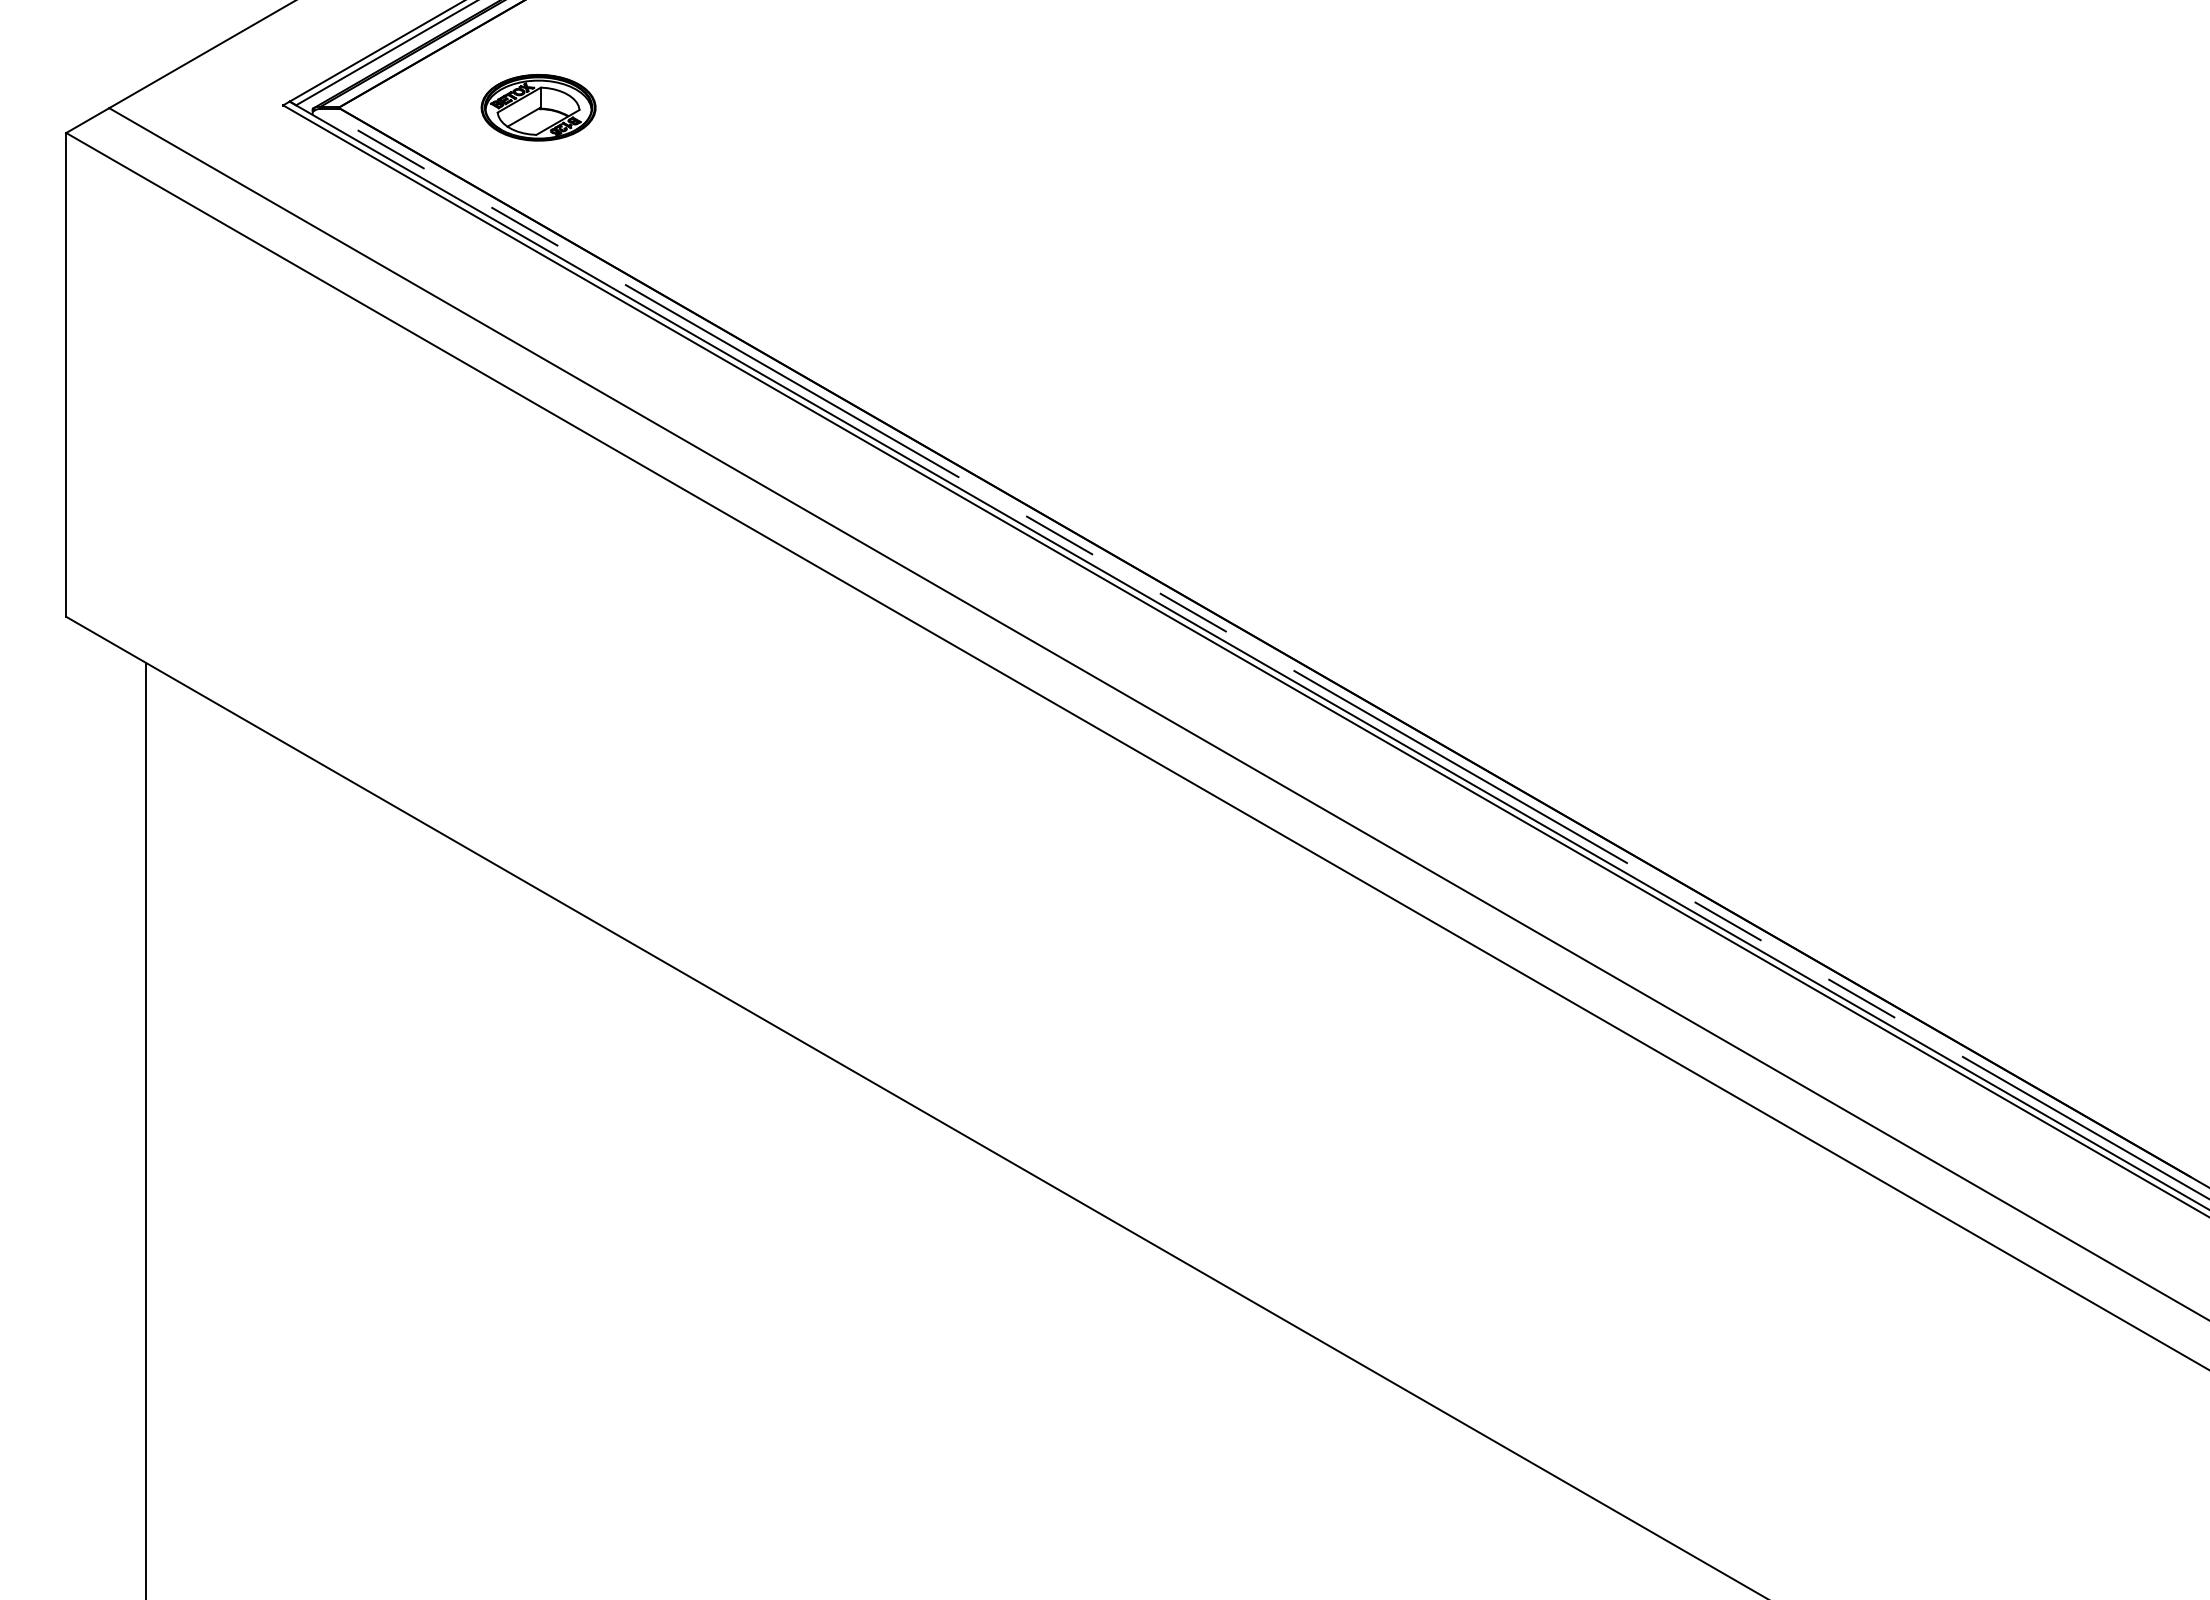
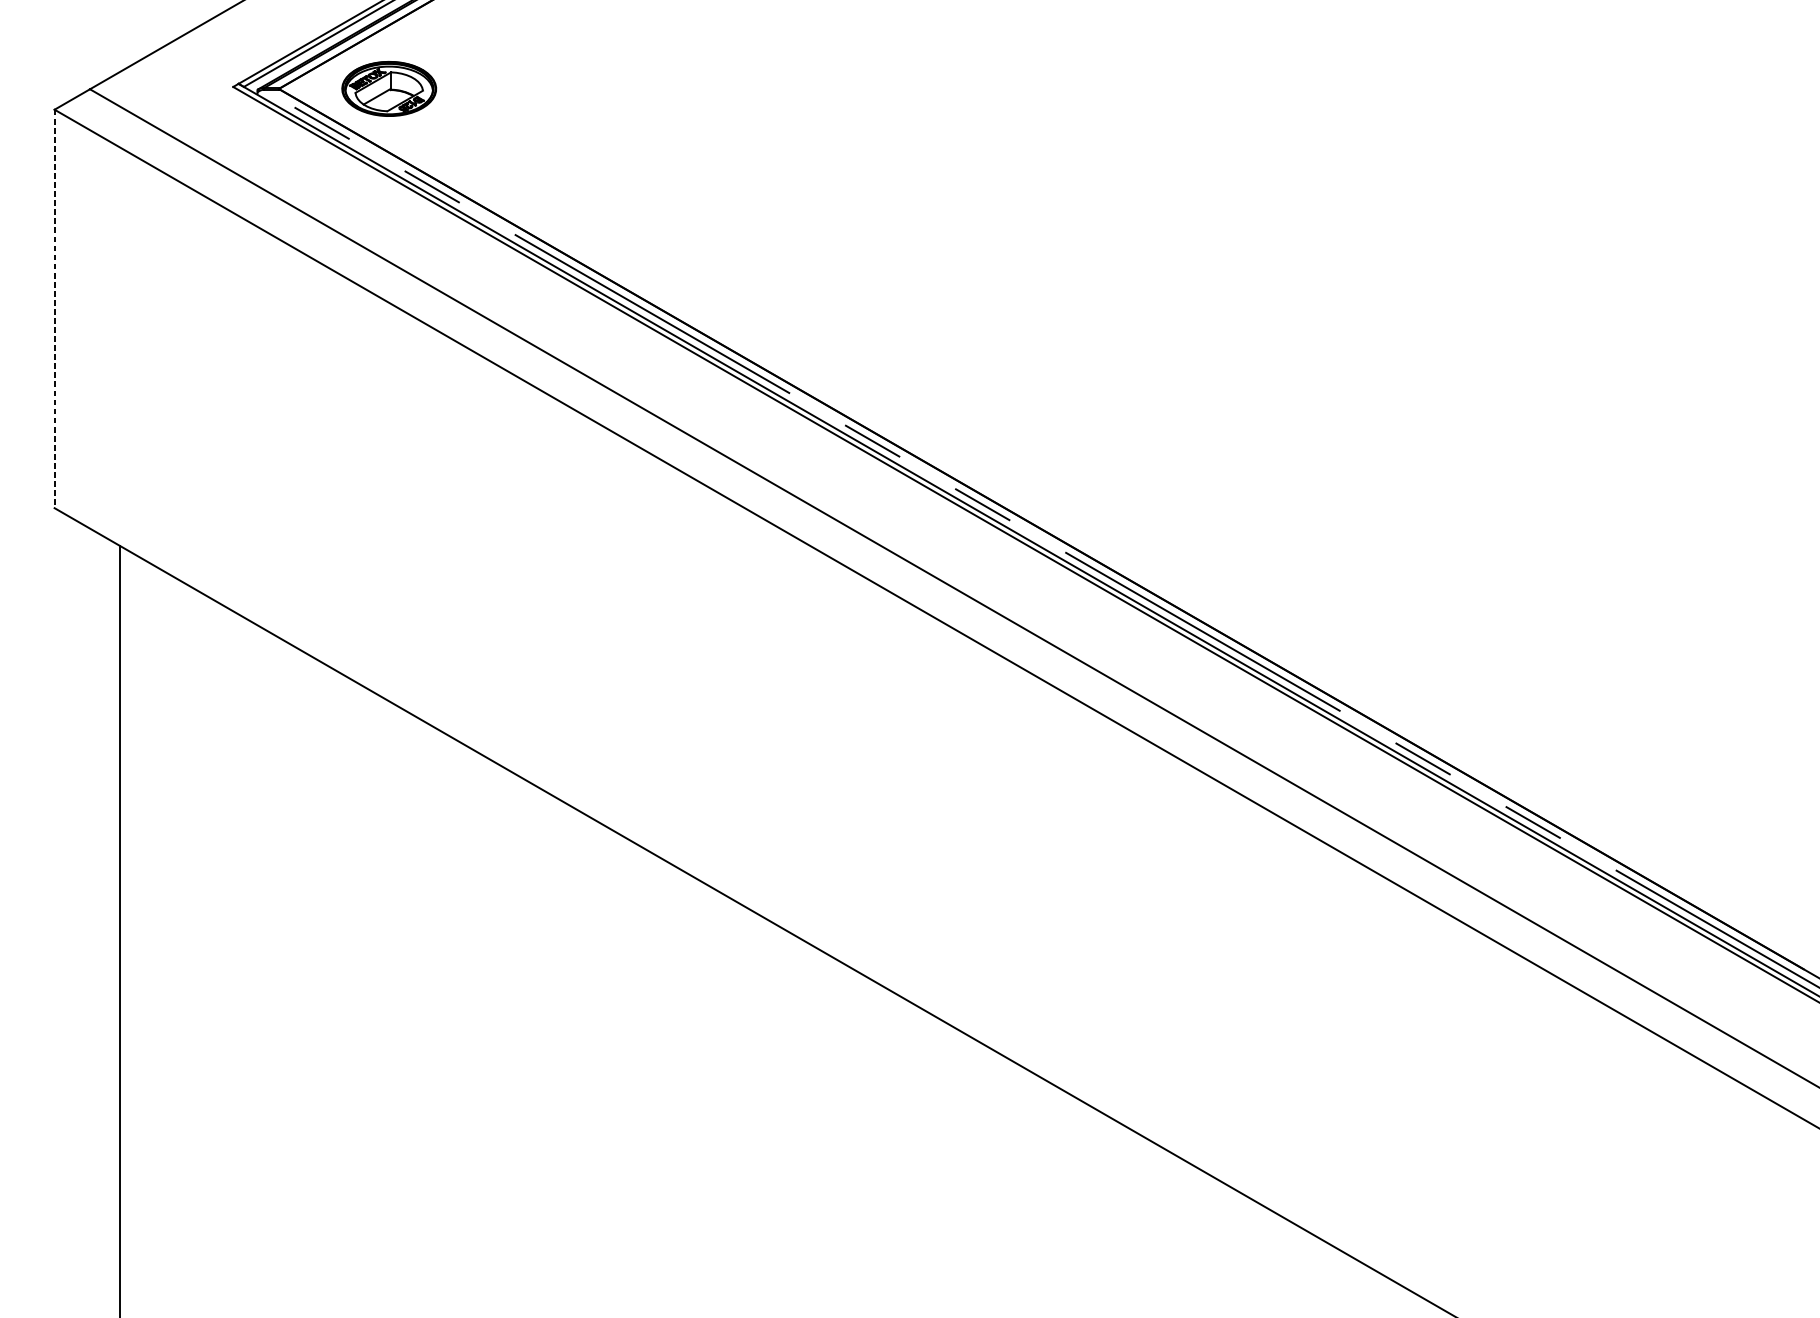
part: (538, 107) -> (389, 88), moved
line: (66, 374) -> (54, 308), solid -> dashed

